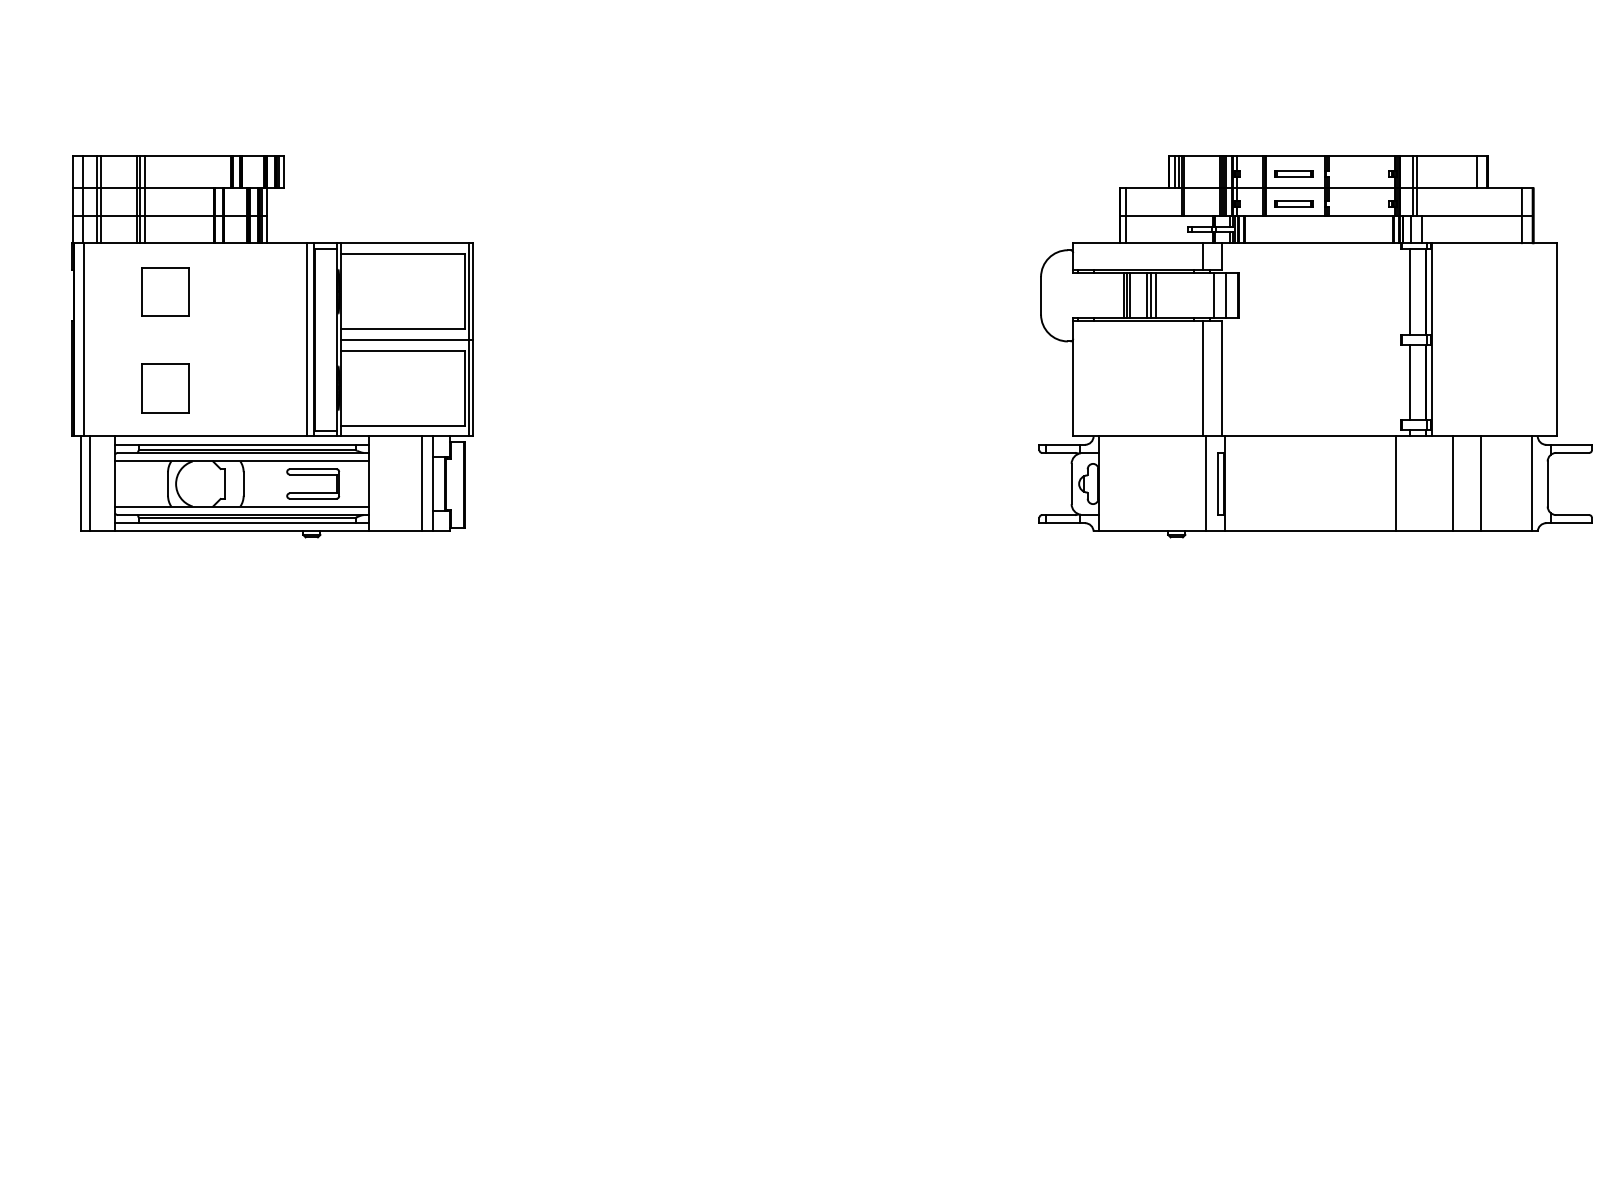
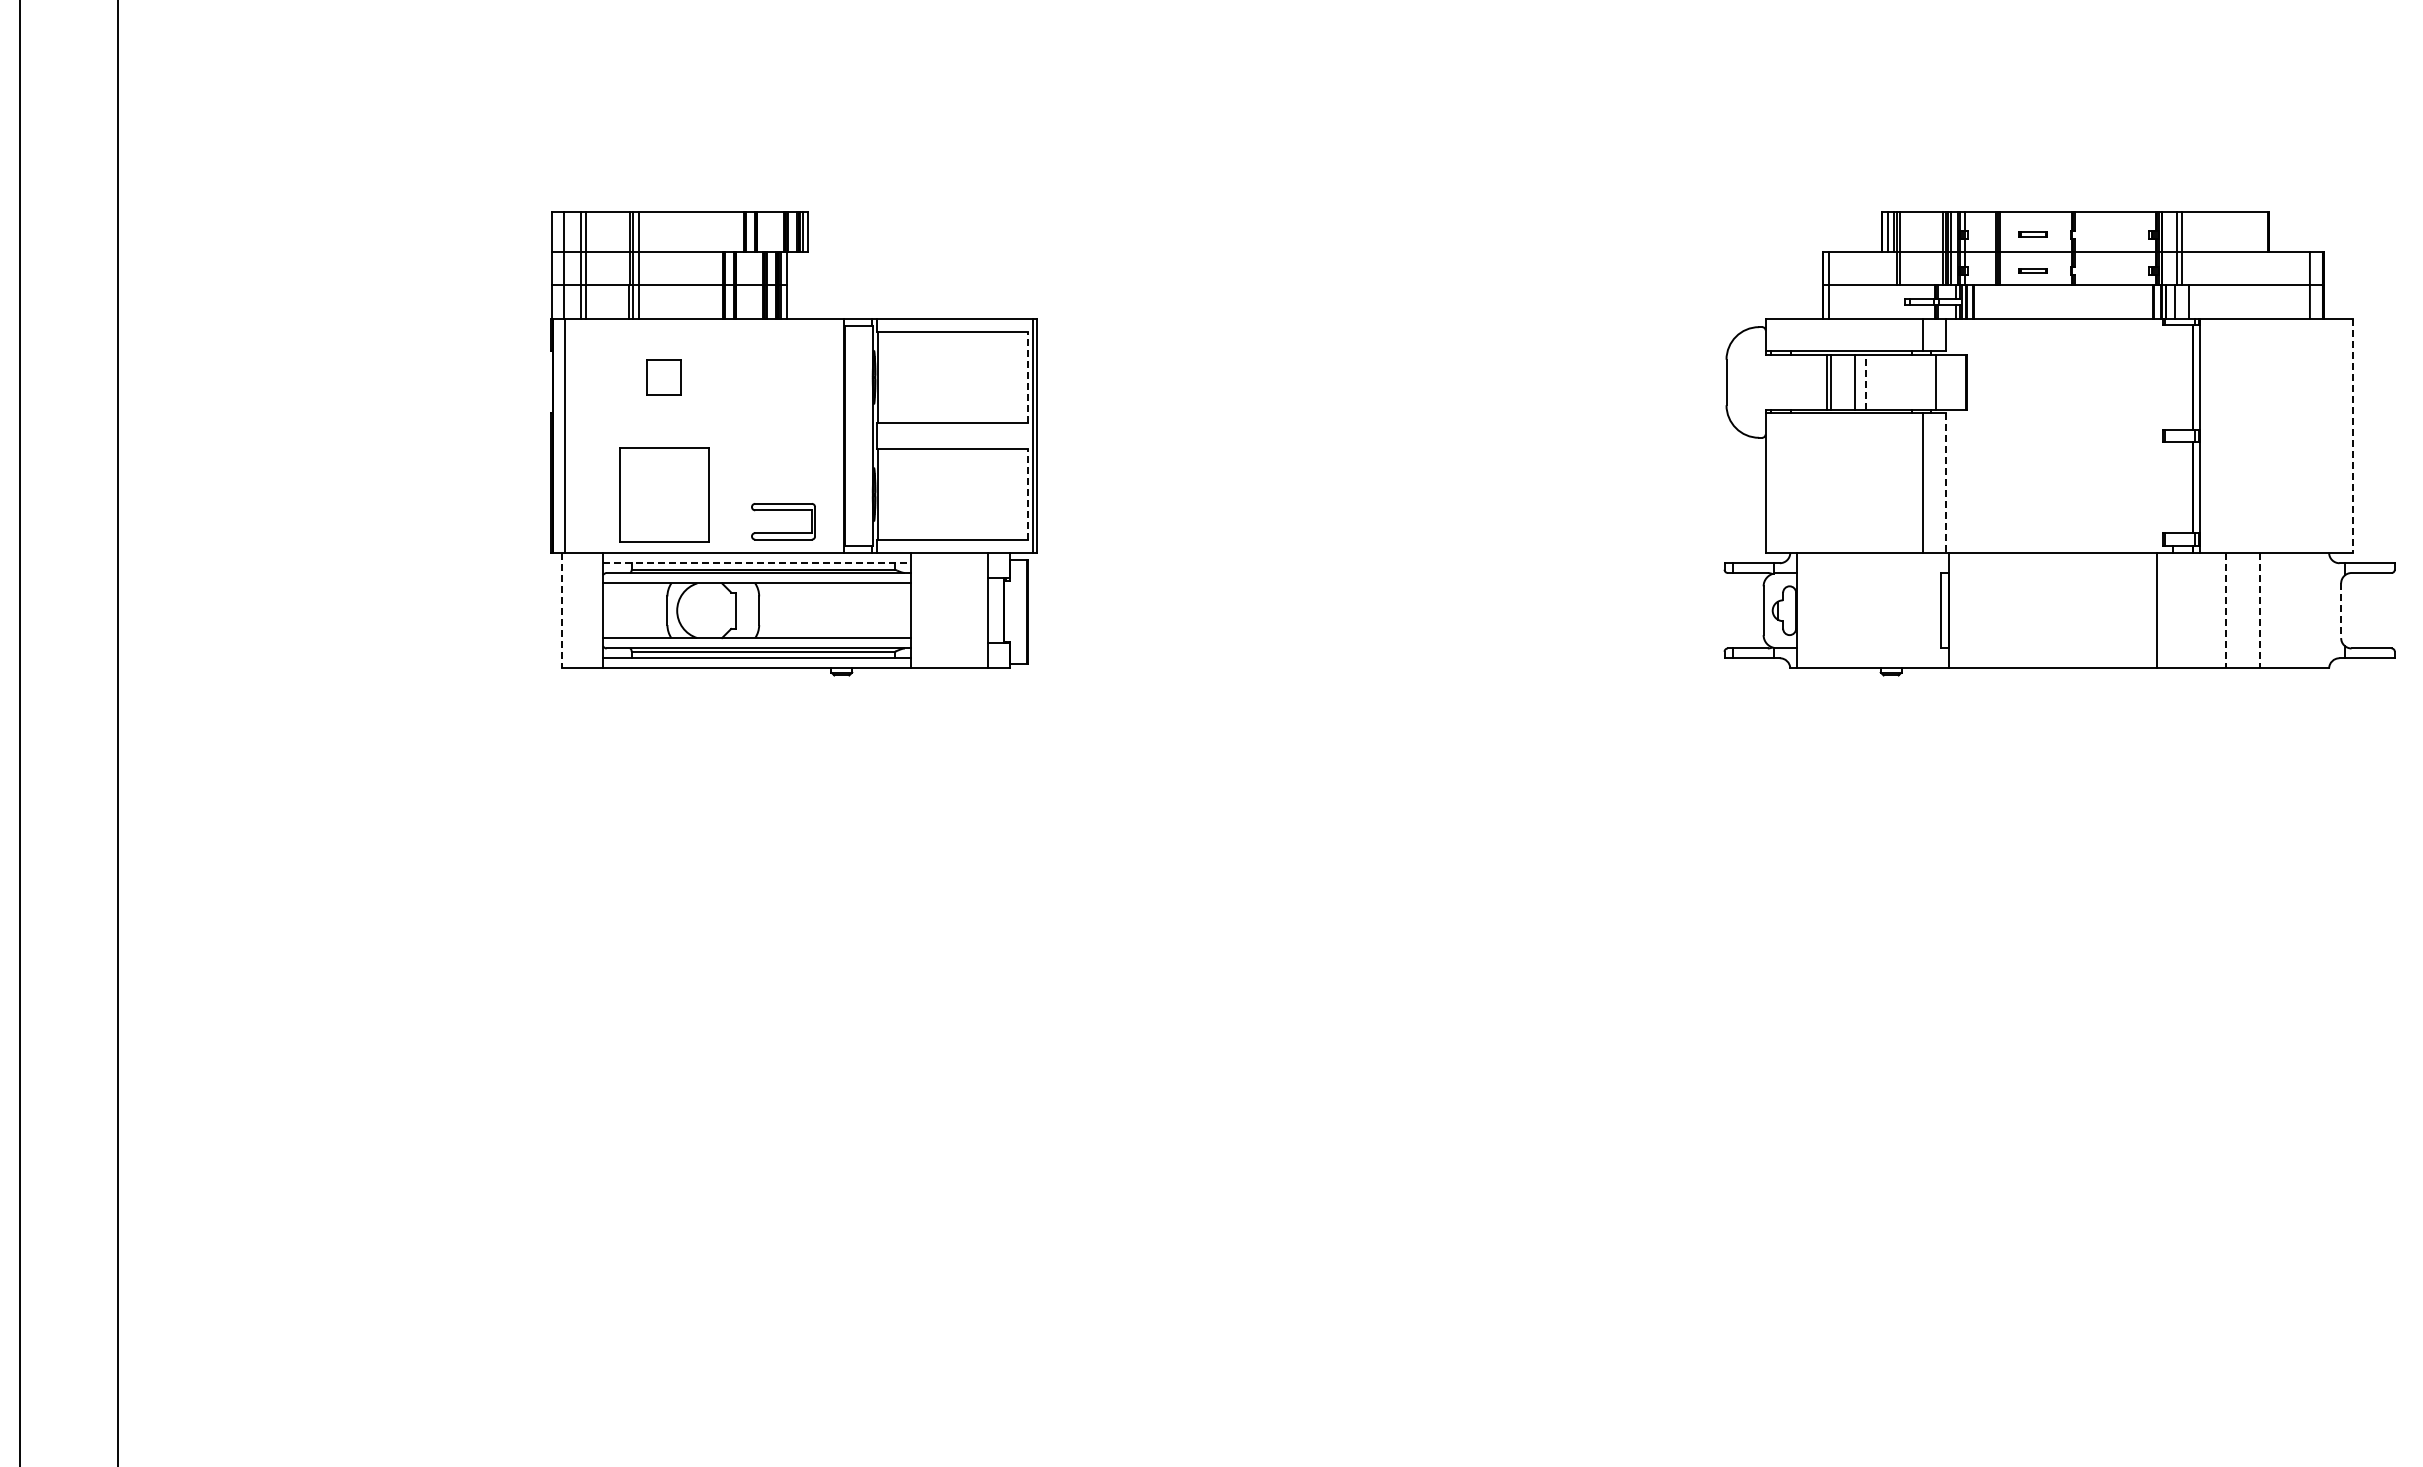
line: (1477, 172) -> (2255, 232), removed
part: (1294, 173) -> (2033, 234), size x0.6
part: (1294, 203) -> (2033, 270), size x0.6
line: (464, 290) -> (1027, 376), solid -> dashed
part: (164, 291) -> (663, 377), size x0.6
line: (1409, 291) -> (2173, 377), removed
line: (1130, 295) -> (1834, 382), removed
line: (1150, 295) -> (1859, 382), removed
line: (1156, 295) -> (1866, 381), solid -> dashed
line: (1225, 295) -> (1950, 382), removed
line: (306, 339) -> (835, 435), removed
line: (407, 339) -> (957, 435), removed
line: (1557, 340) -> (2352, 436), solid -> dashed
line: (1221, 378) -> (1945, 482), solid -> dashed
line: (1409, 382) -> (2173, 487), removed
part: (164, 388) -> (663, 494), size x1.6
line: (464, 388) -> (1027, 494), solid -> dashed
line: (242, 445) -> (757, 563), solid -> dashed
part: (313, 474) -> (783, 510), moved
line: (81, 483) -> (562, 610), solid -> dashed
line: (90, 483) -> (573, 610), removed
line: (421, 483) -> (975, 610), removed
line: (1205, 483) -> (1926, 610), removed
line: (1453, 483) -> (2226, 610), solid -> dashed
line: (1480, 483) -> (2259, 610), solid -> dashed
line: (1532, 483) -> (2322, 610), removed
line: (1547, 484) -> (2341, 611), solid -> dashed

